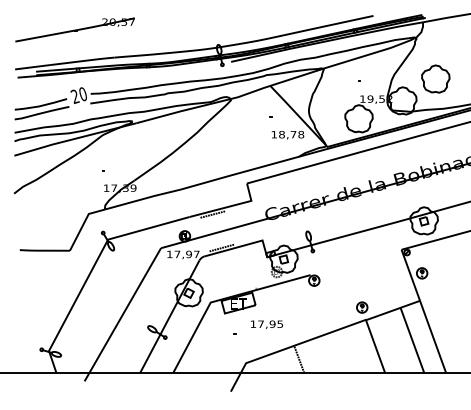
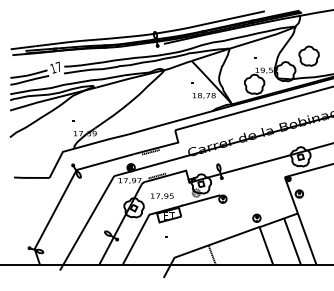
part: (74, 30) -> (52, 21), removed
text: (78, 95) -> (55, 67), 20 -> 17
text: (267, 324) -> (162, 196), moved

